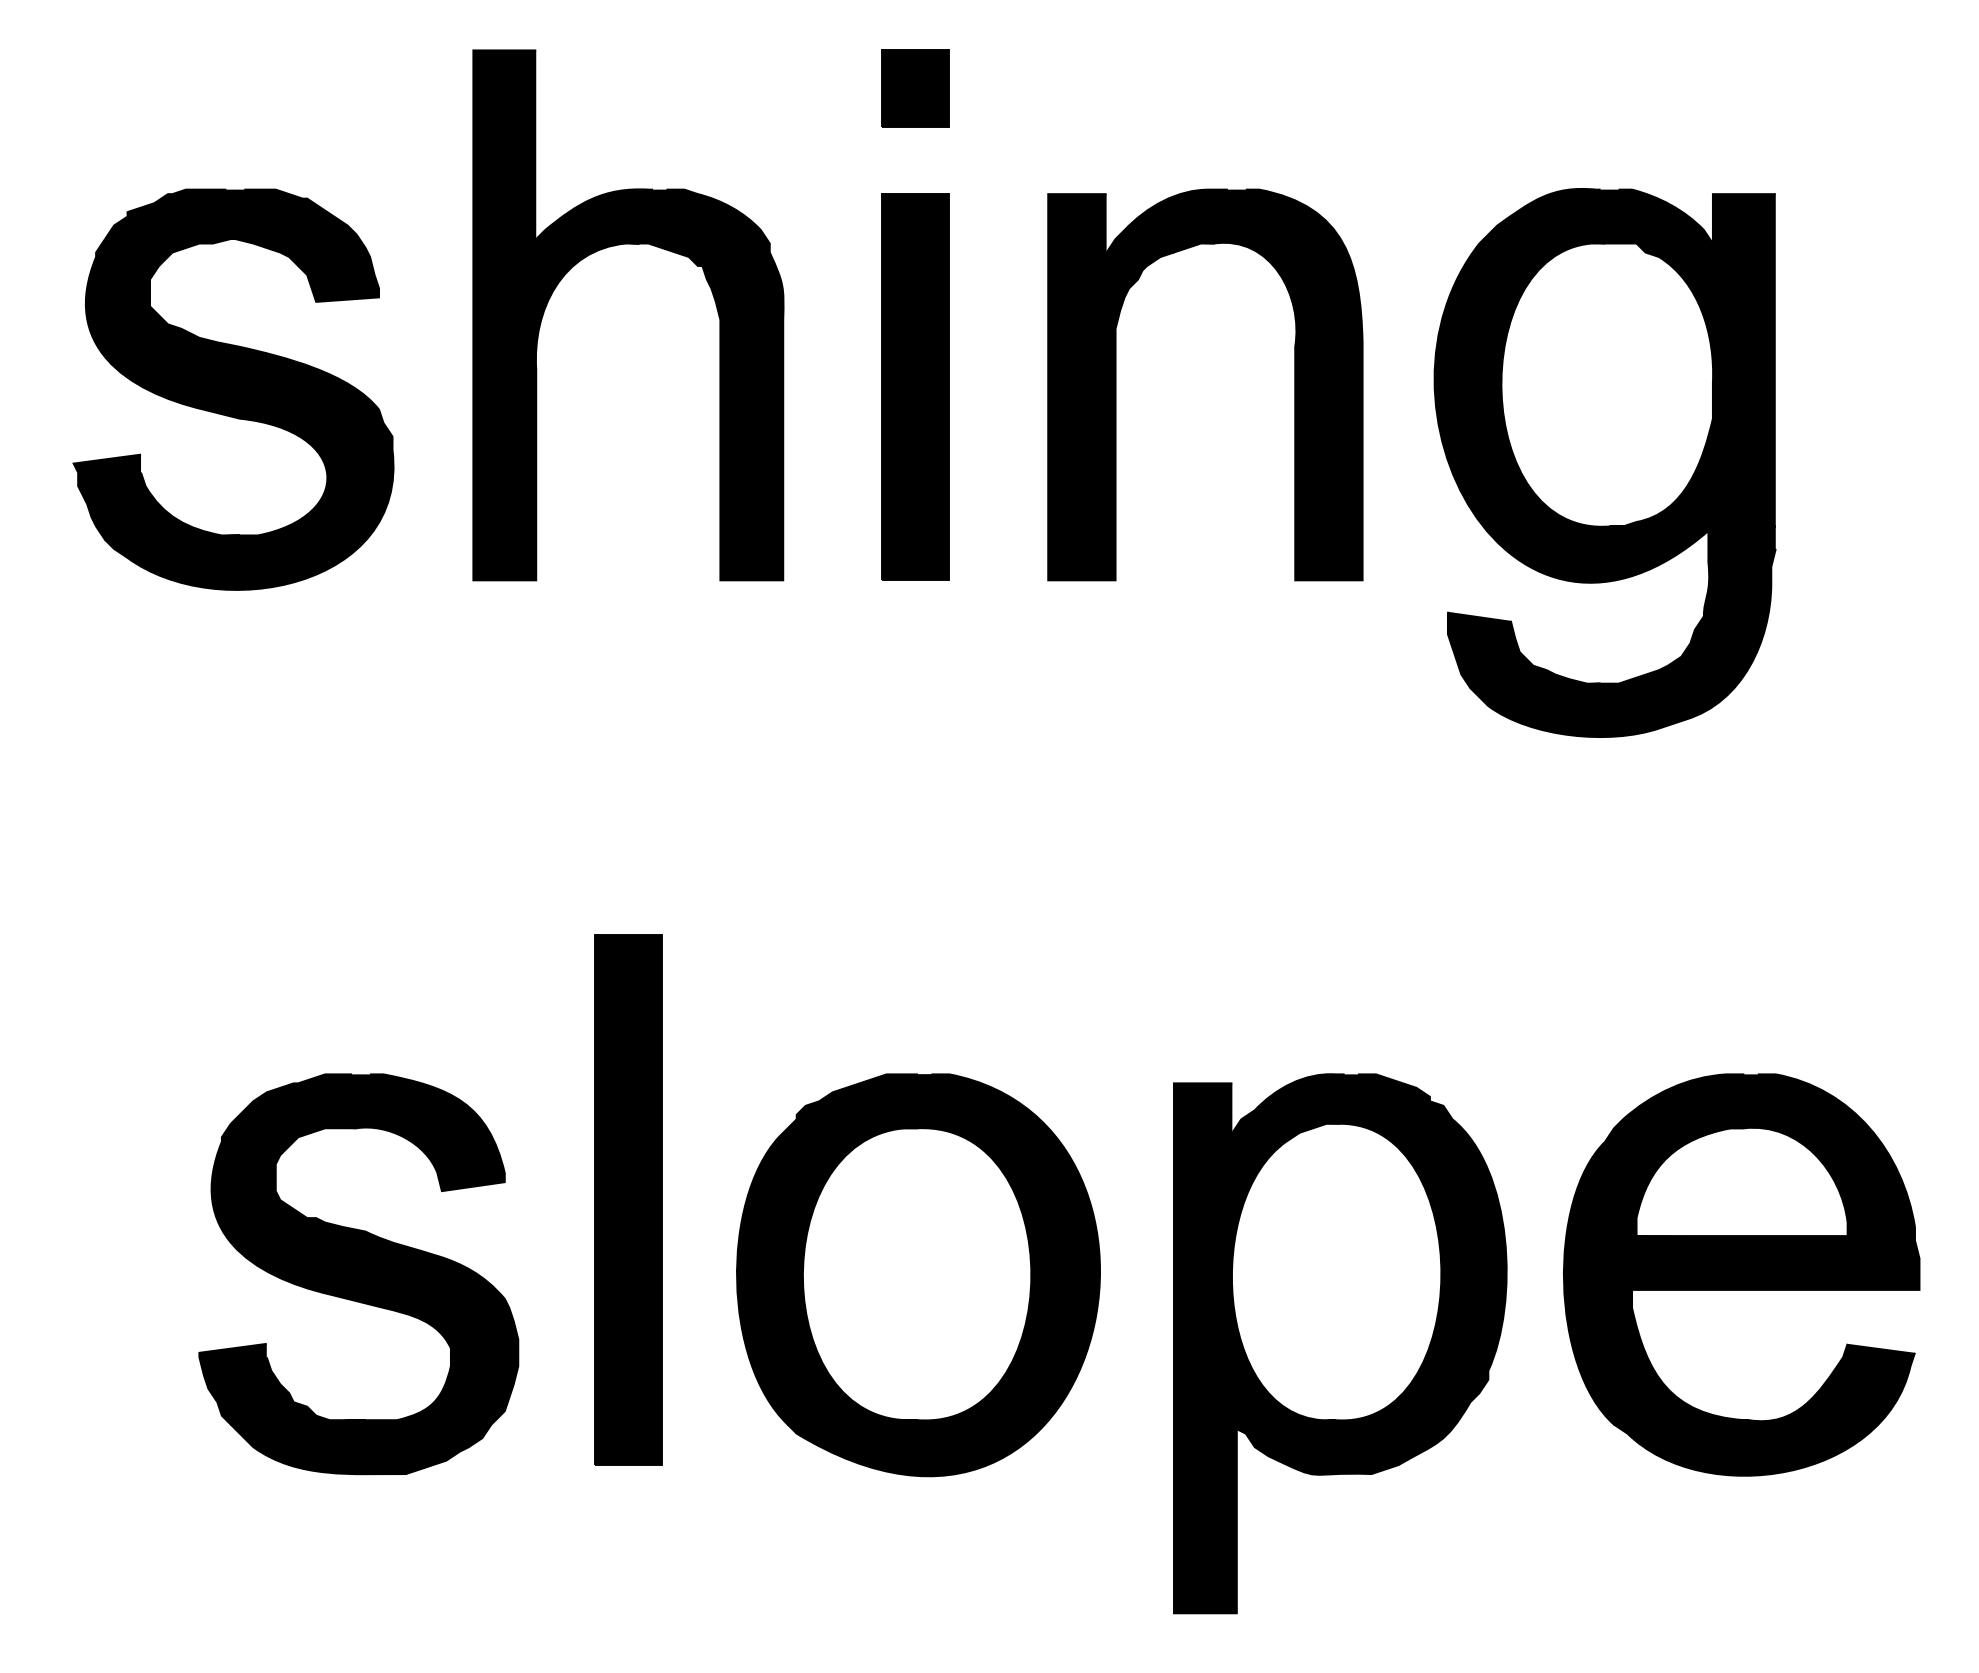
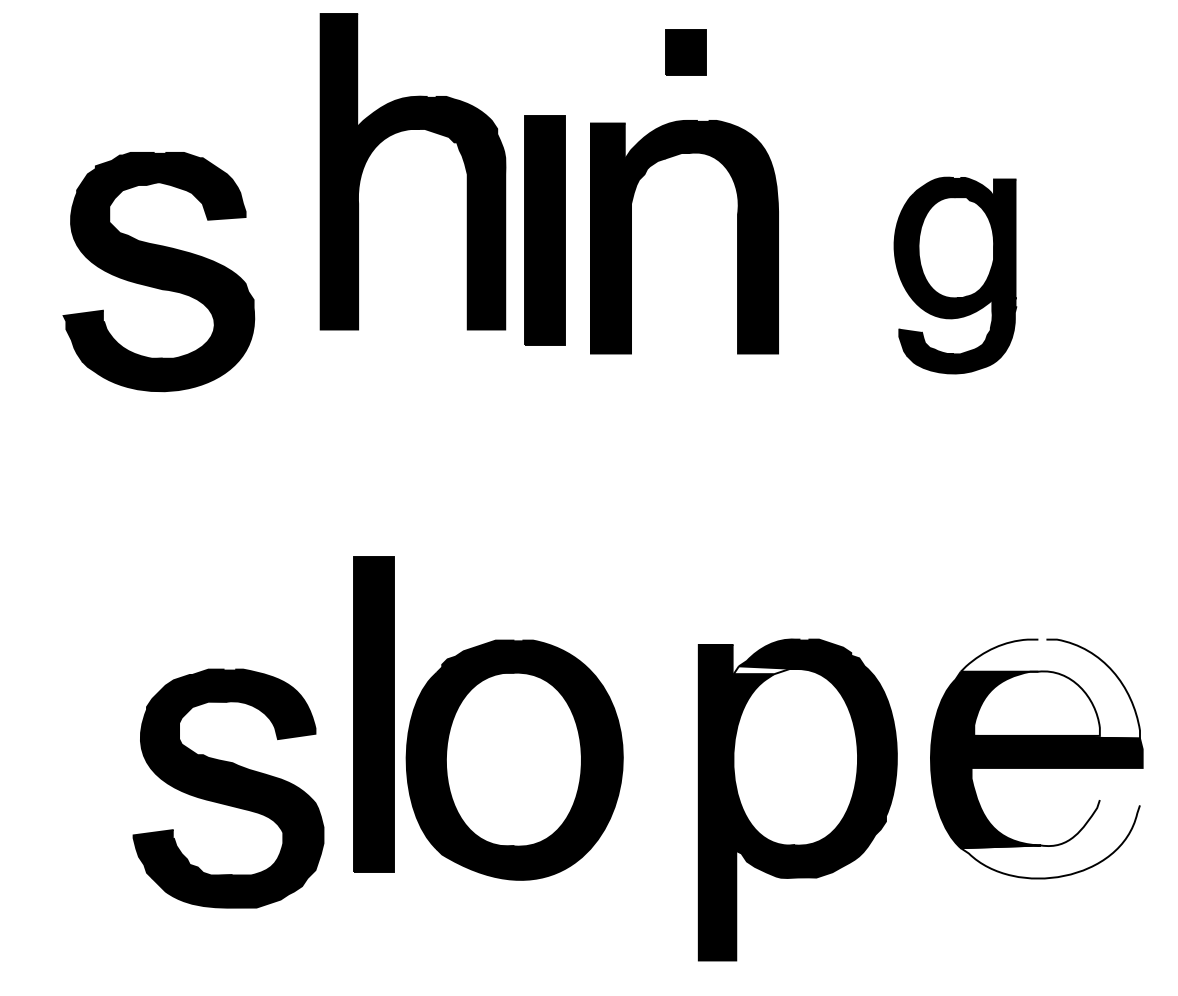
part: (914, 88) -> (685, 52), moved
part: (614, 247) -> (404, 131), moved
part: (1116, 385) -> (631, 237), moved
part: (232, 390) -> (158, 272), moved
part: (1605, 462) -> (955, 275), size x0.6
fill: (1285, 1126) -> (765, 670), removed
fill: (1763, 1156) -> (1049, 688), removed
part: (358, 1274) -> (228, 788), moved
part: (918, 1274) -> (514, 759), moved
fill: (1763, 1410) -> (1049, 839), removed

